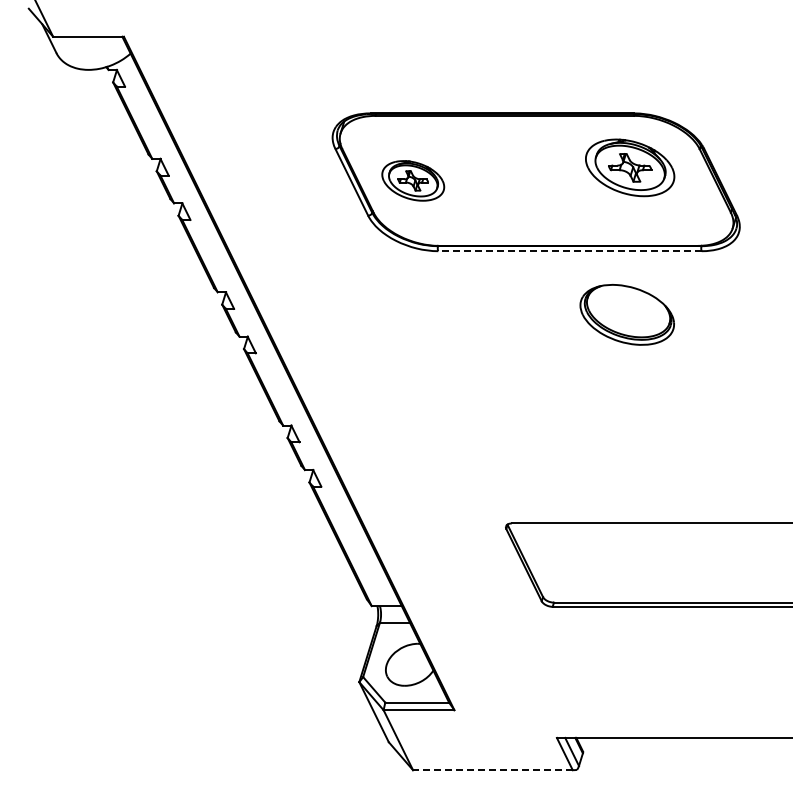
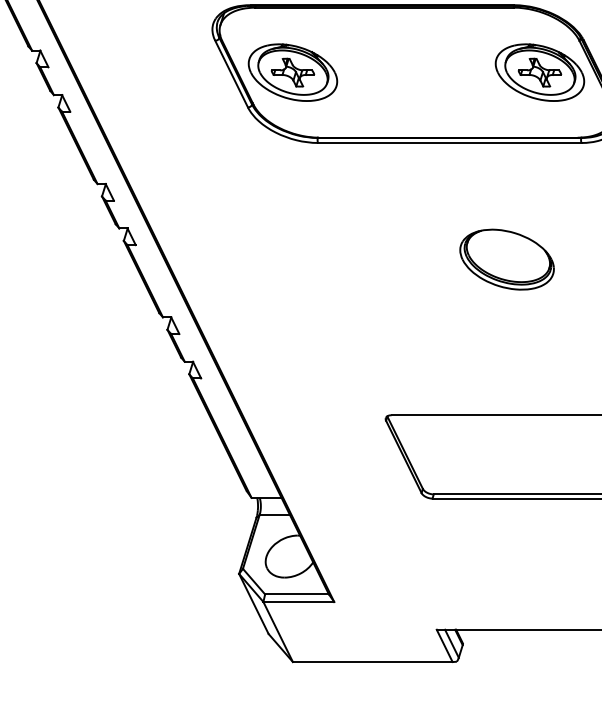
part: (630, 167) -> (540, 72), moved
part: (413, 180) -> (293, 72), size x1.43
line: (570, 251) -> (450, 143), dashed -> solid
part: (626, 314) -> (506, 259), moved
line: (492, 770) -> (372, 662), dashed -> solid

